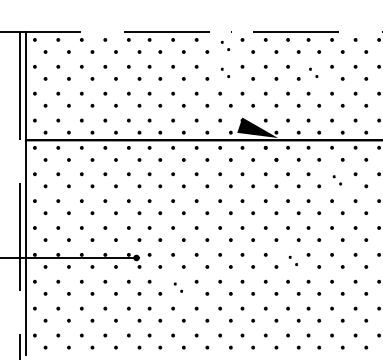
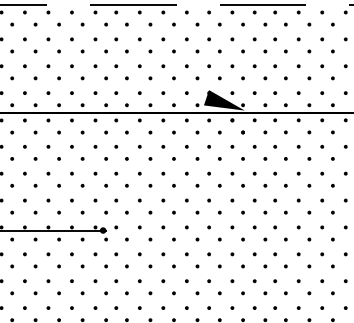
part: (225, 45) -> (192, 18), size x1.67
part: (225, 72) -> (192, 45), size x1.67
part: (313, 72) -> (280, 45), size x1.67
part: (337, 180) -> (304, 153), size x1.67
part: (293, 260) -> (260, 233), size x1.67
part: (178, 287) -> (145, 260), size x1.67

